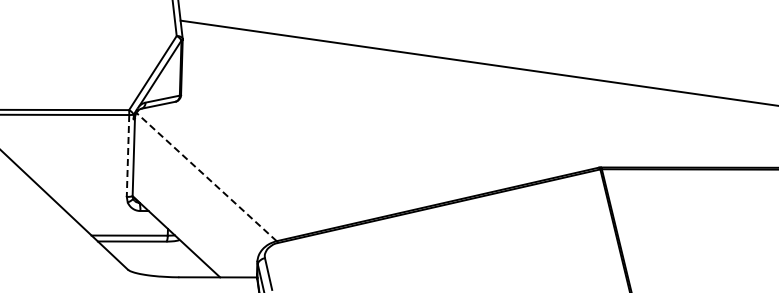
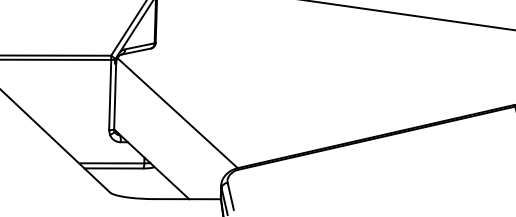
line: (128, 155) -> (110, 94), dashed -> solid
line: (206, 176) -> (177, 112), dashed -> solid

